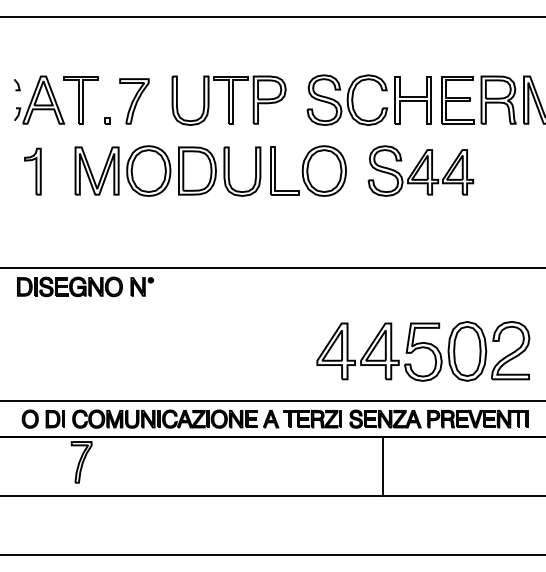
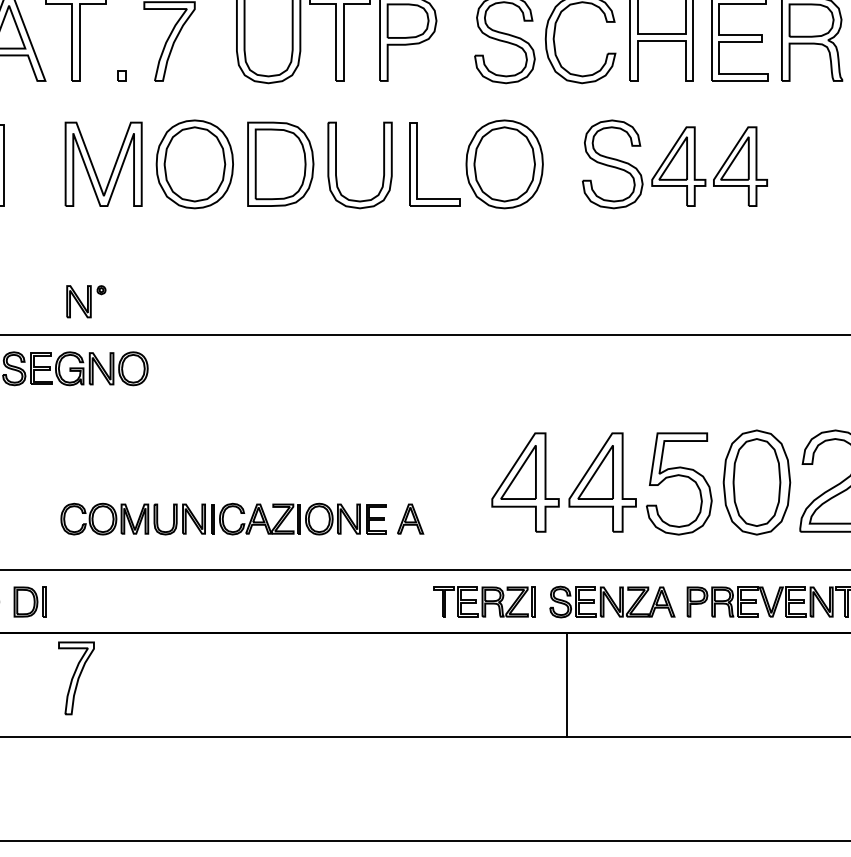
part: (142, 286) -> (86, 300), moved
part: (175, 418) -> (241, 517), moved
line: (382, 465) -> (566, 683), moved

